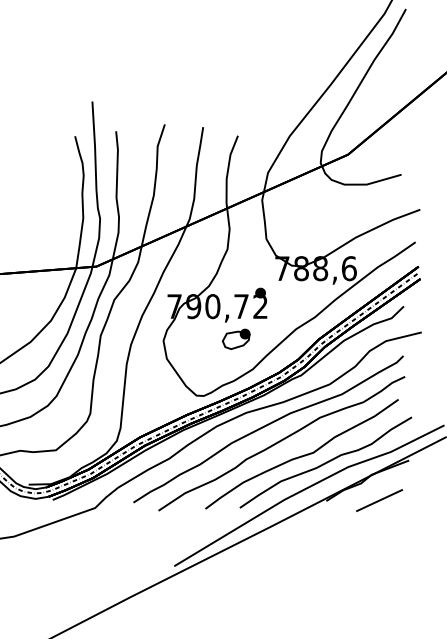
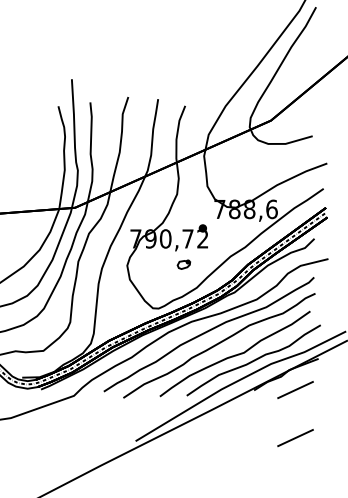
part: (235, 339) -> (183, 264), size x0.6
line: (379, 561) -> (295, 437), added

